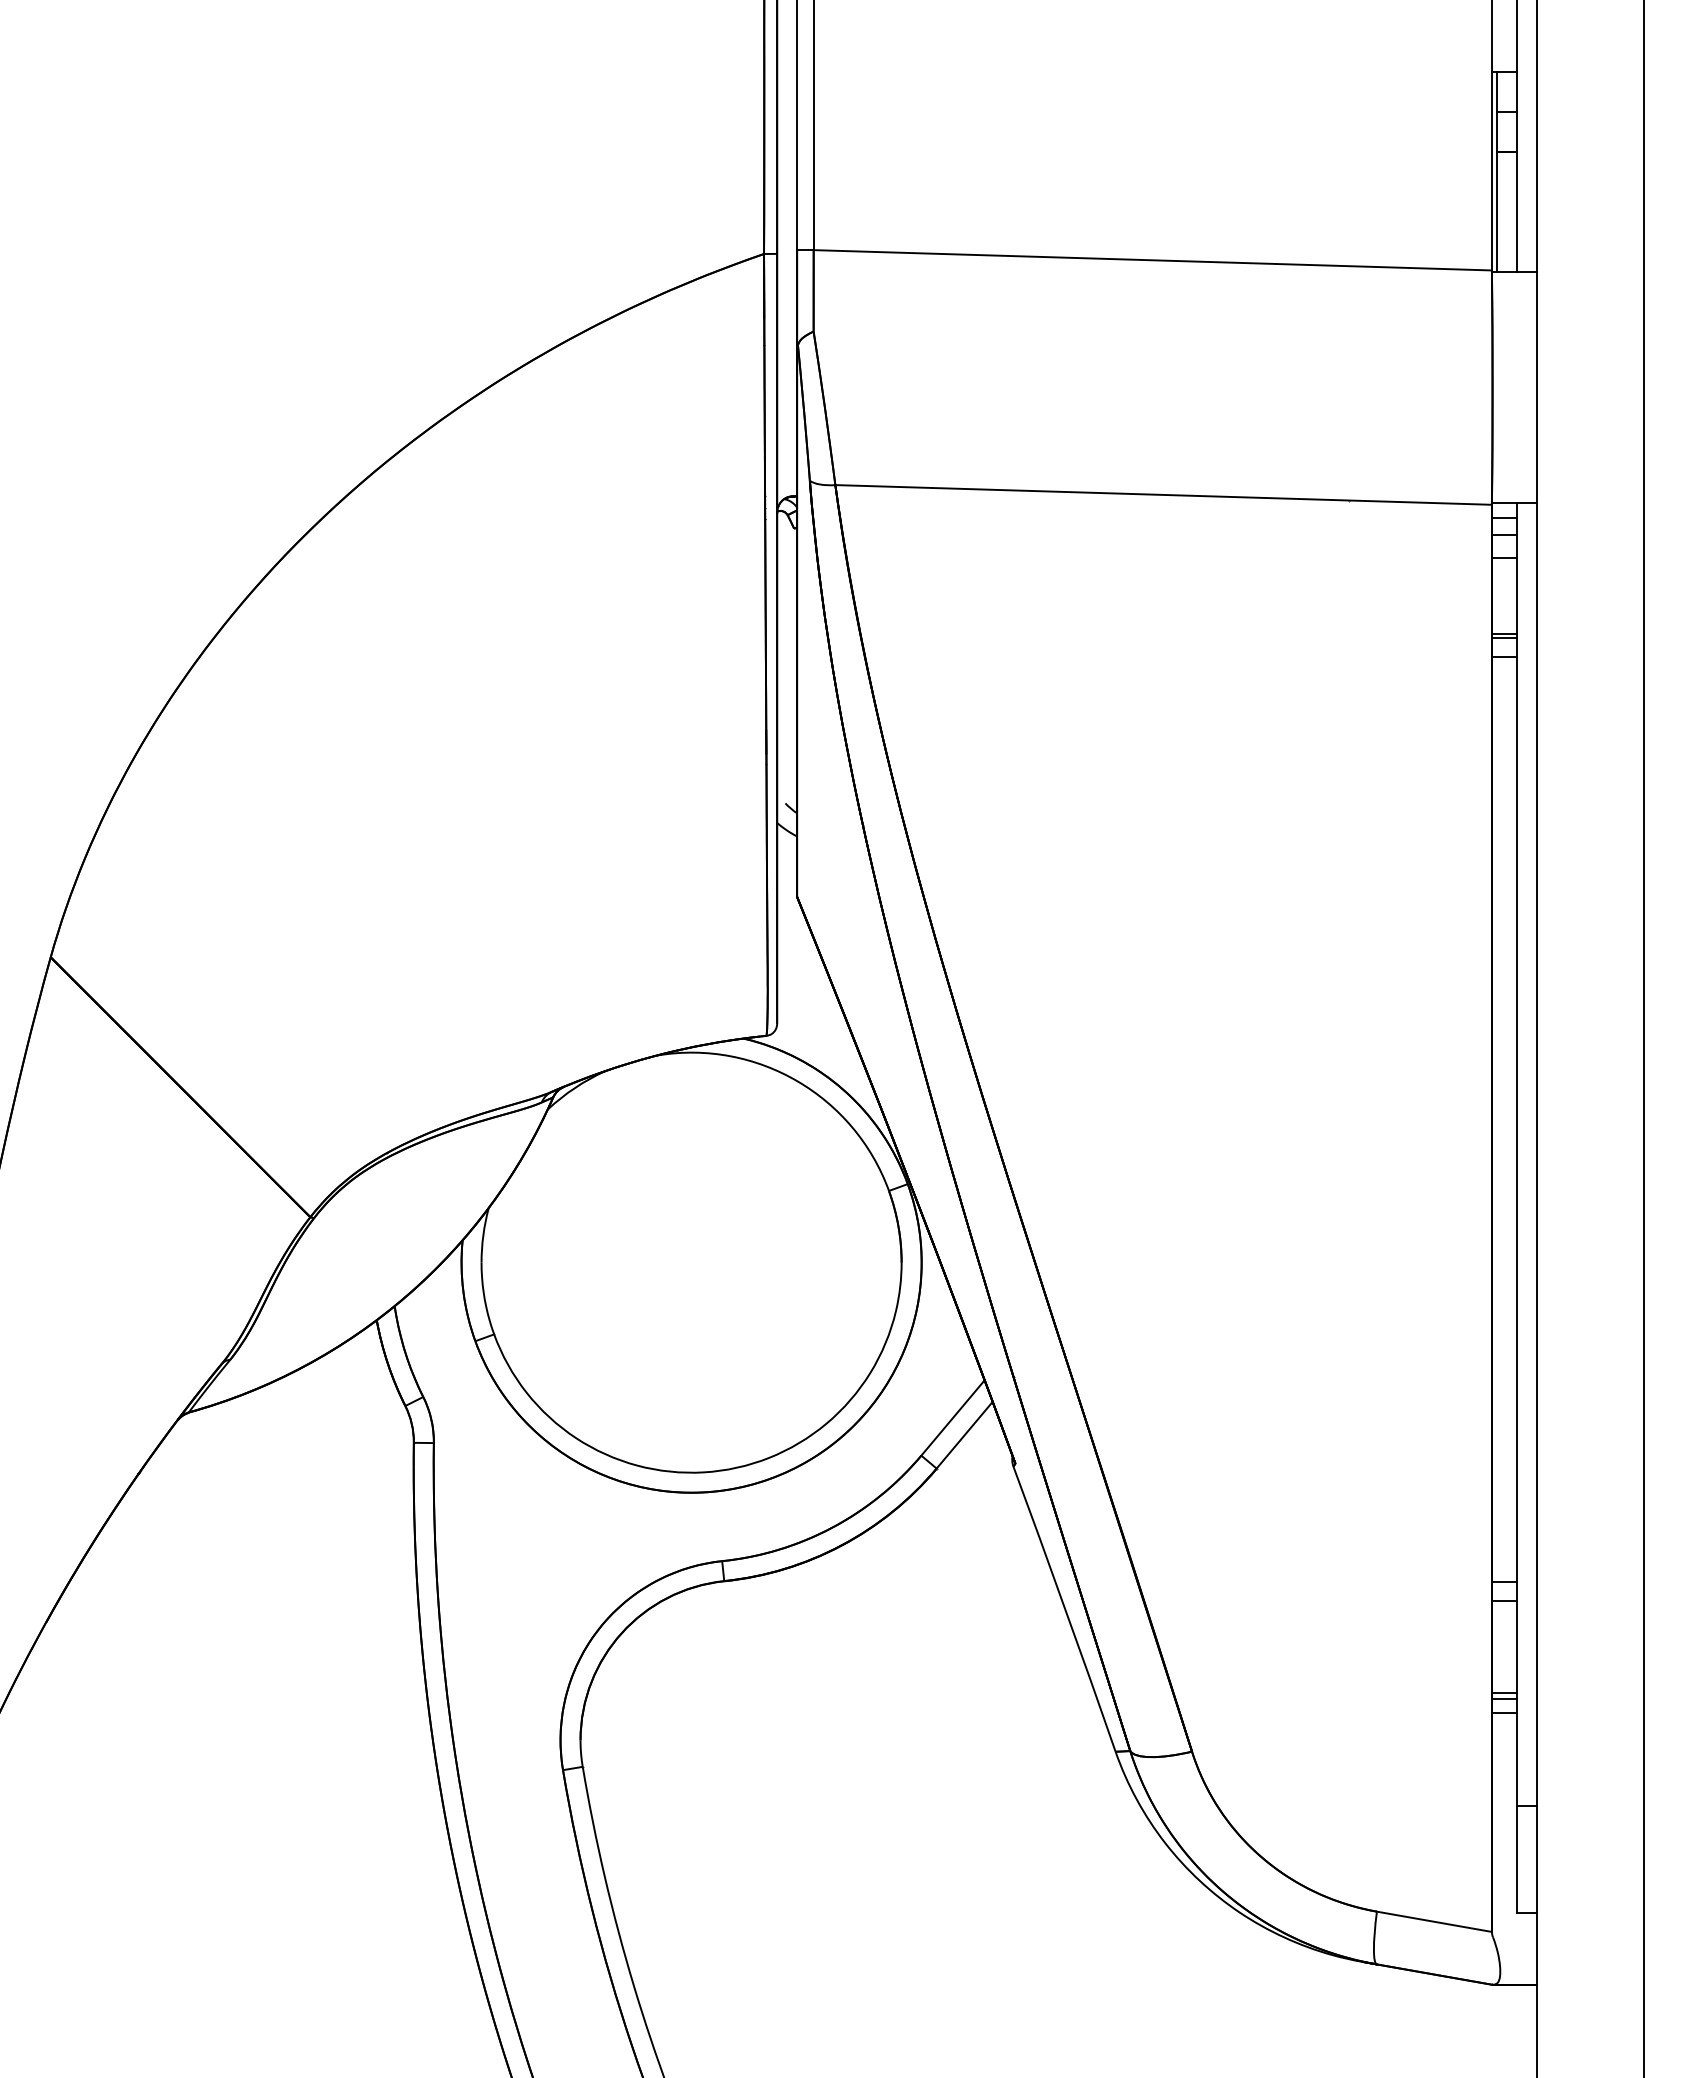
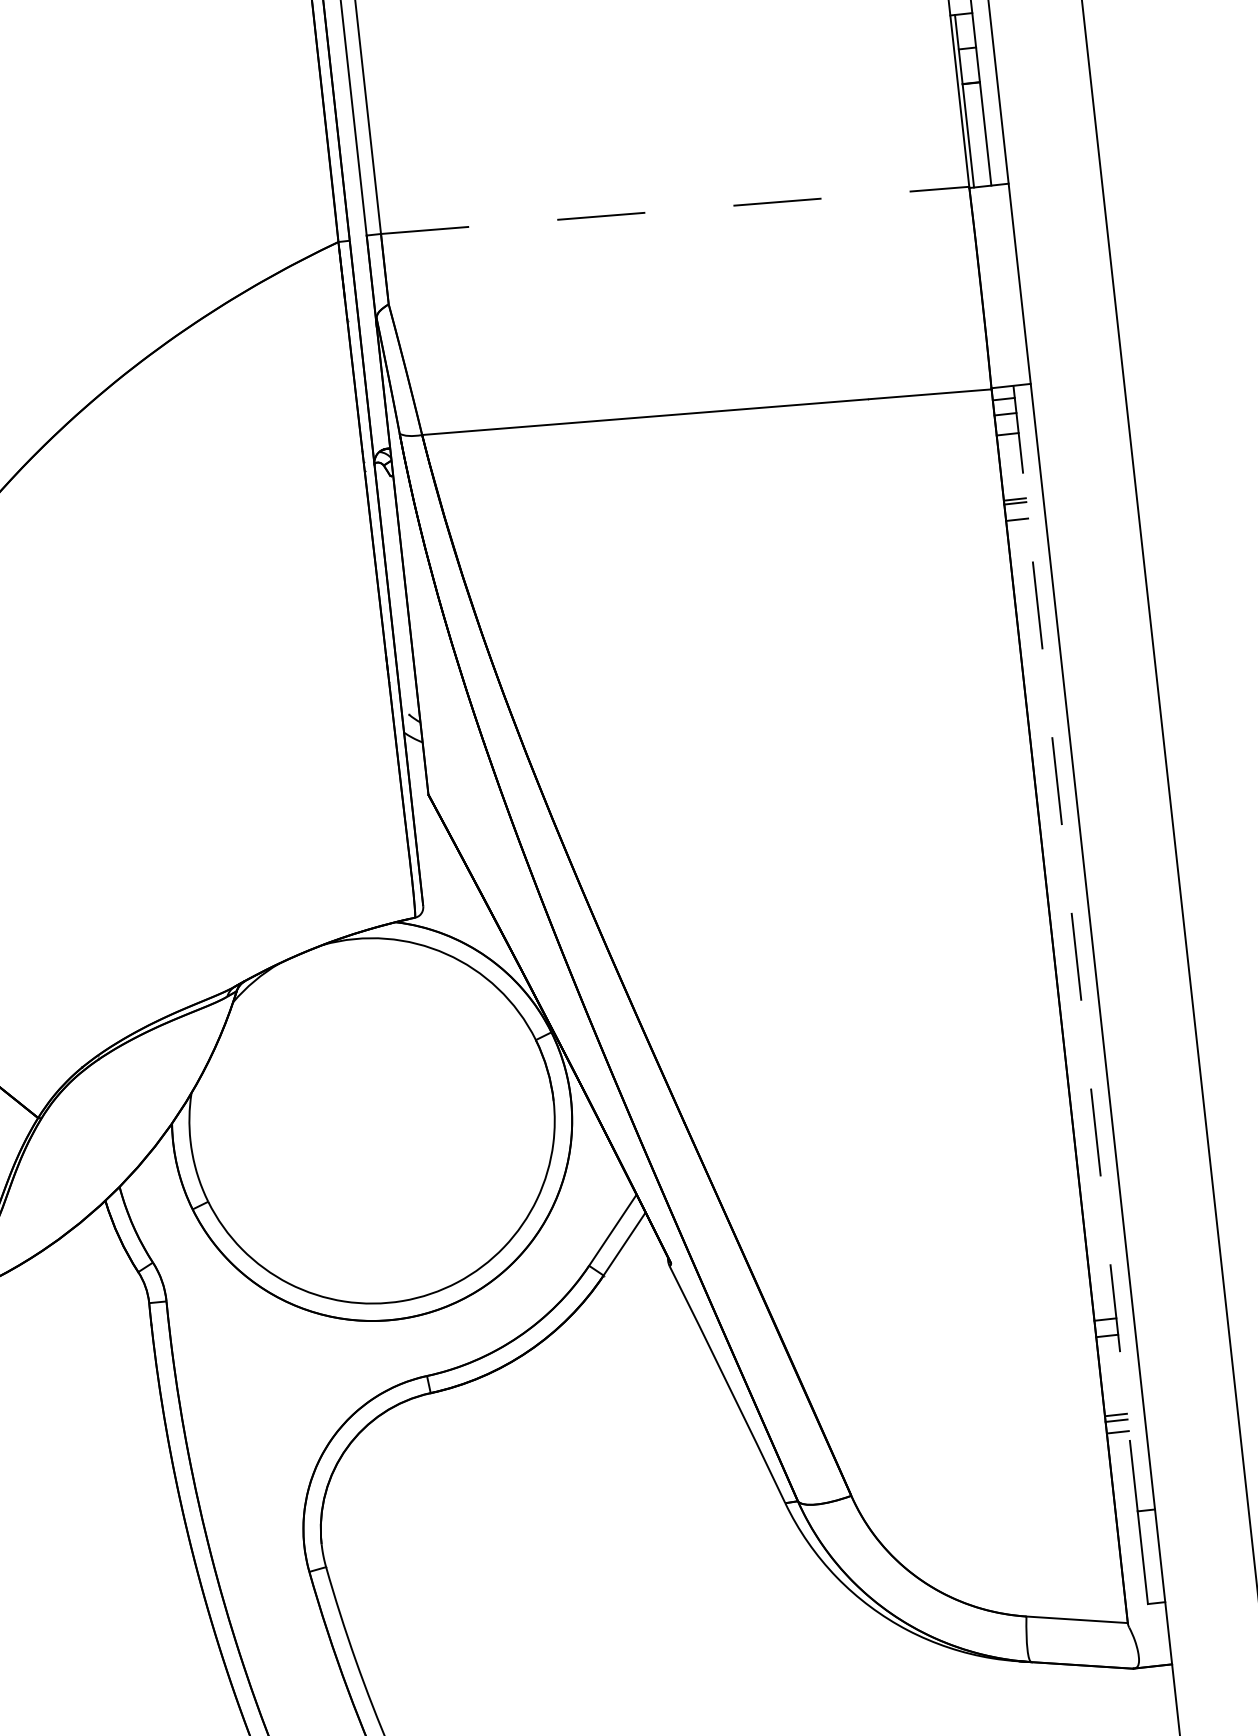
line: (1153, 260) -> (675, 210), solid -> dashed
line: (1517, 1155) -> (1075, 949), solid -> dashed

